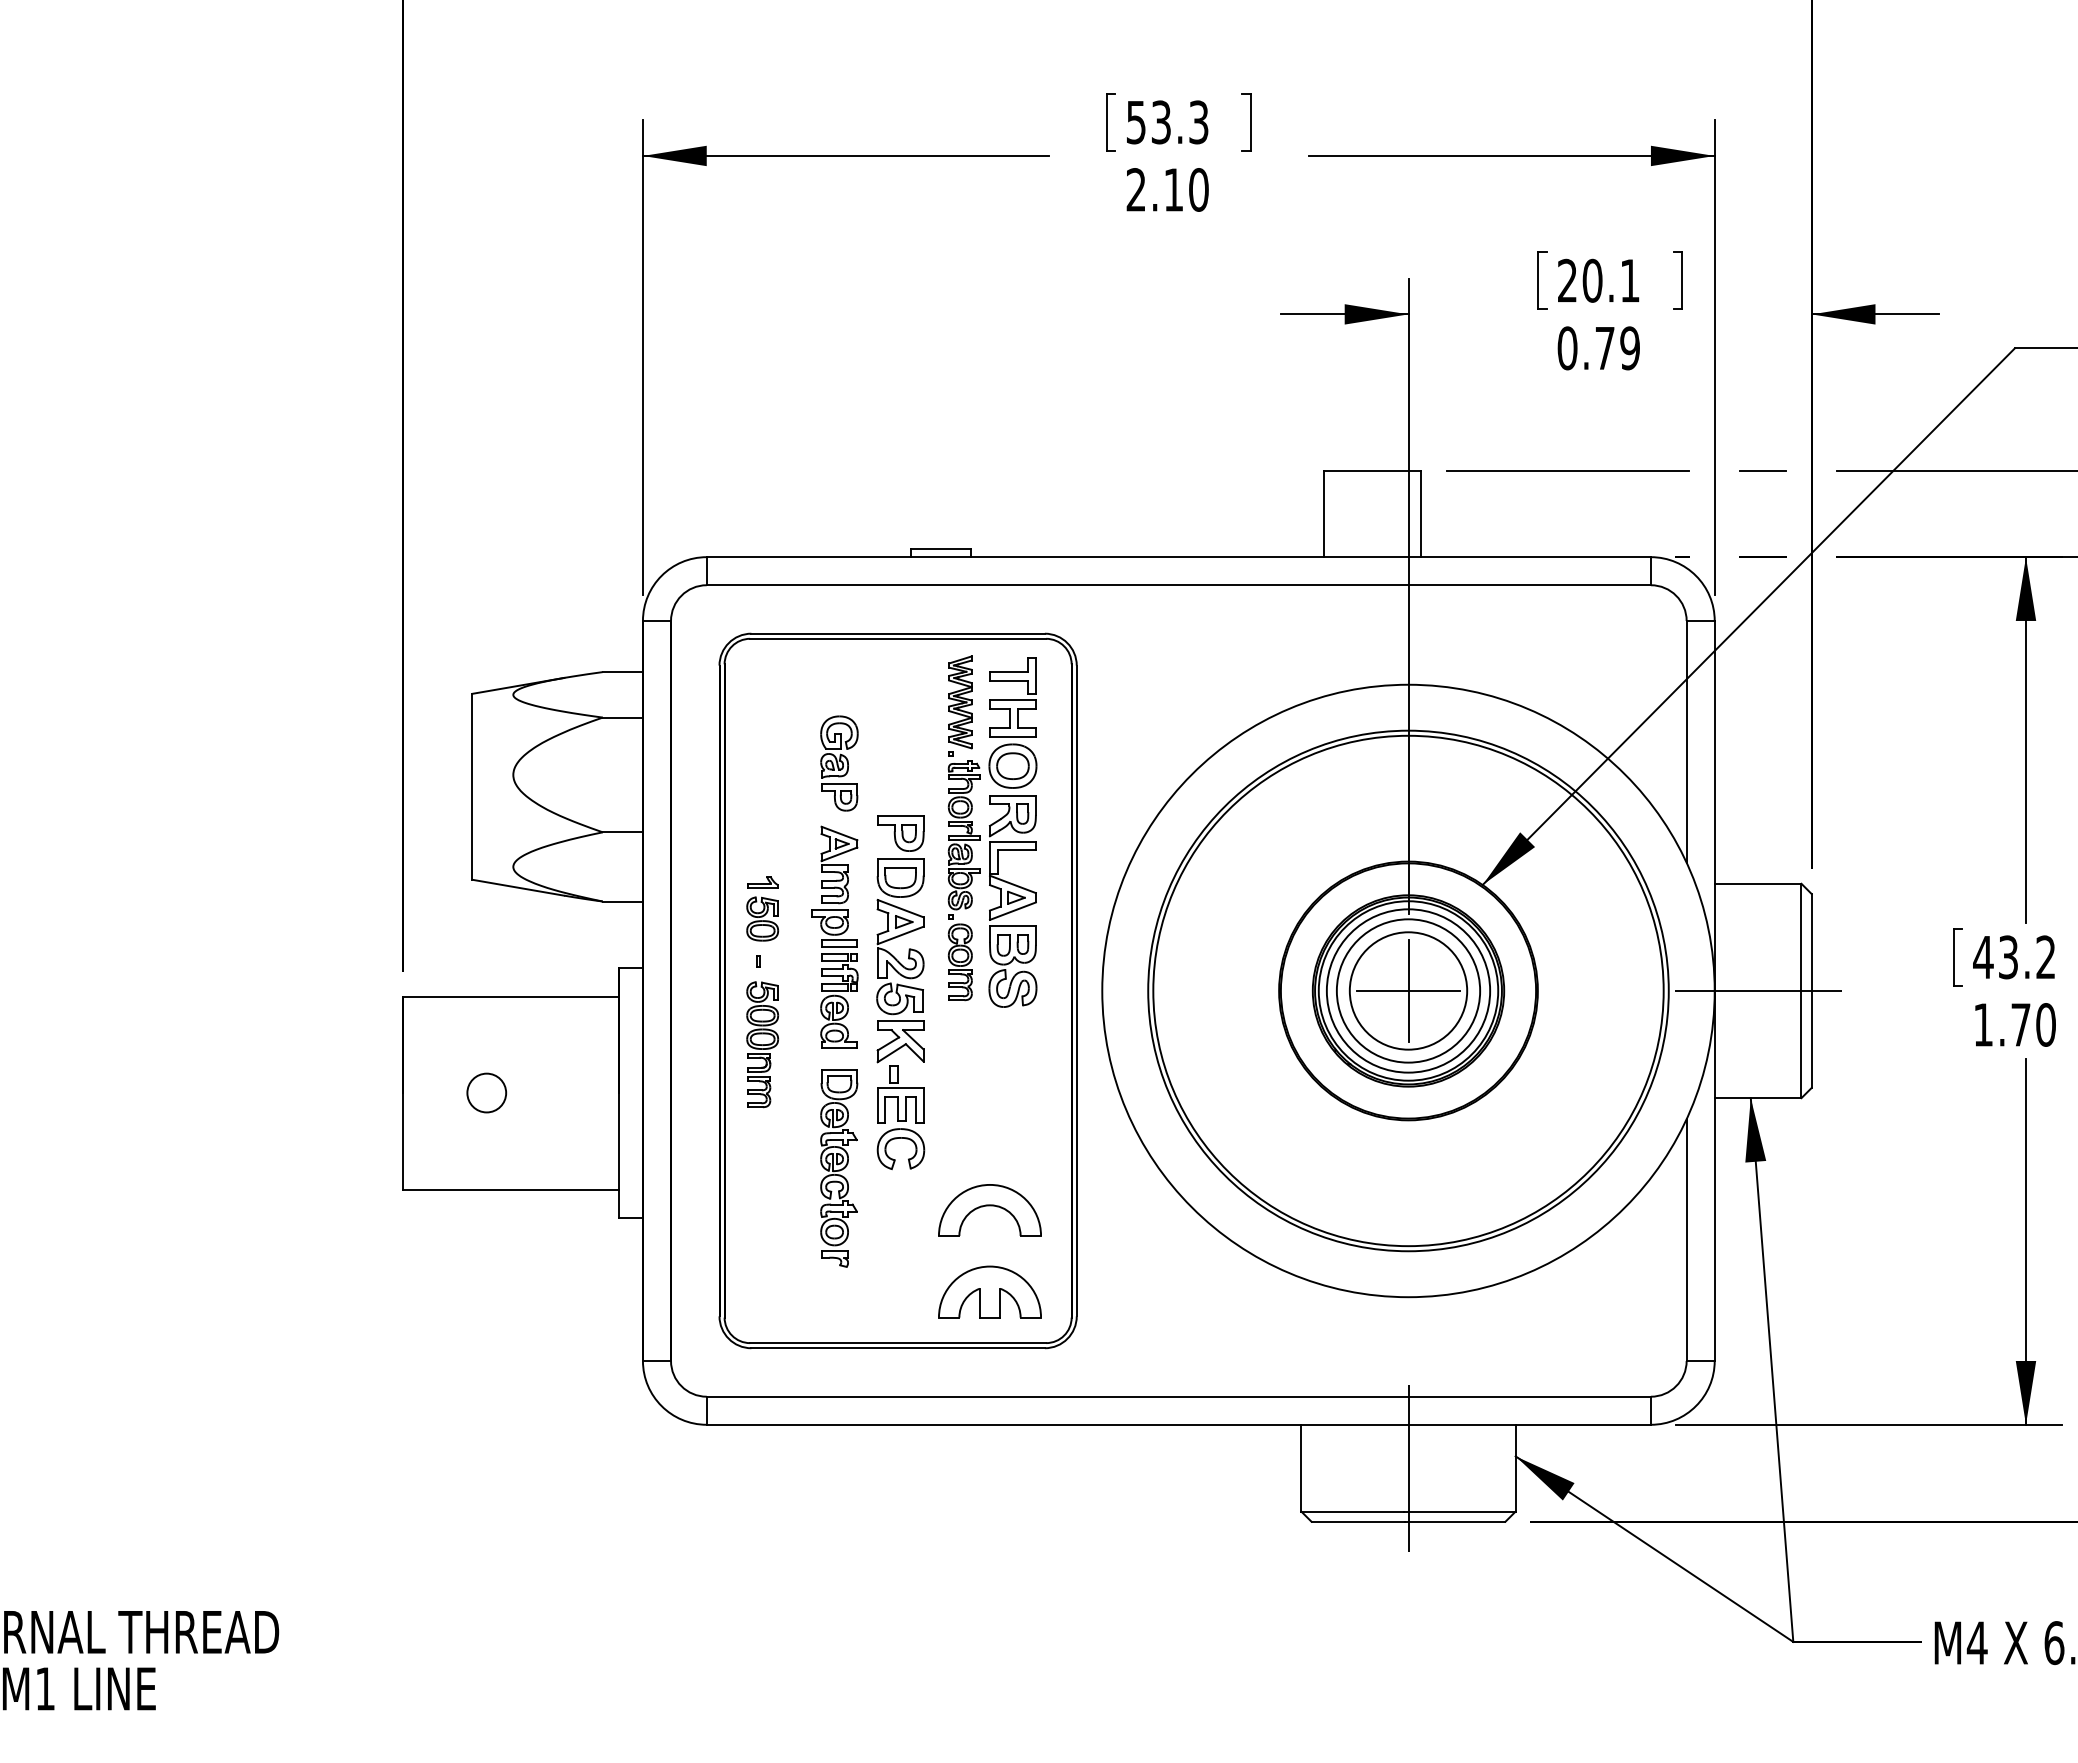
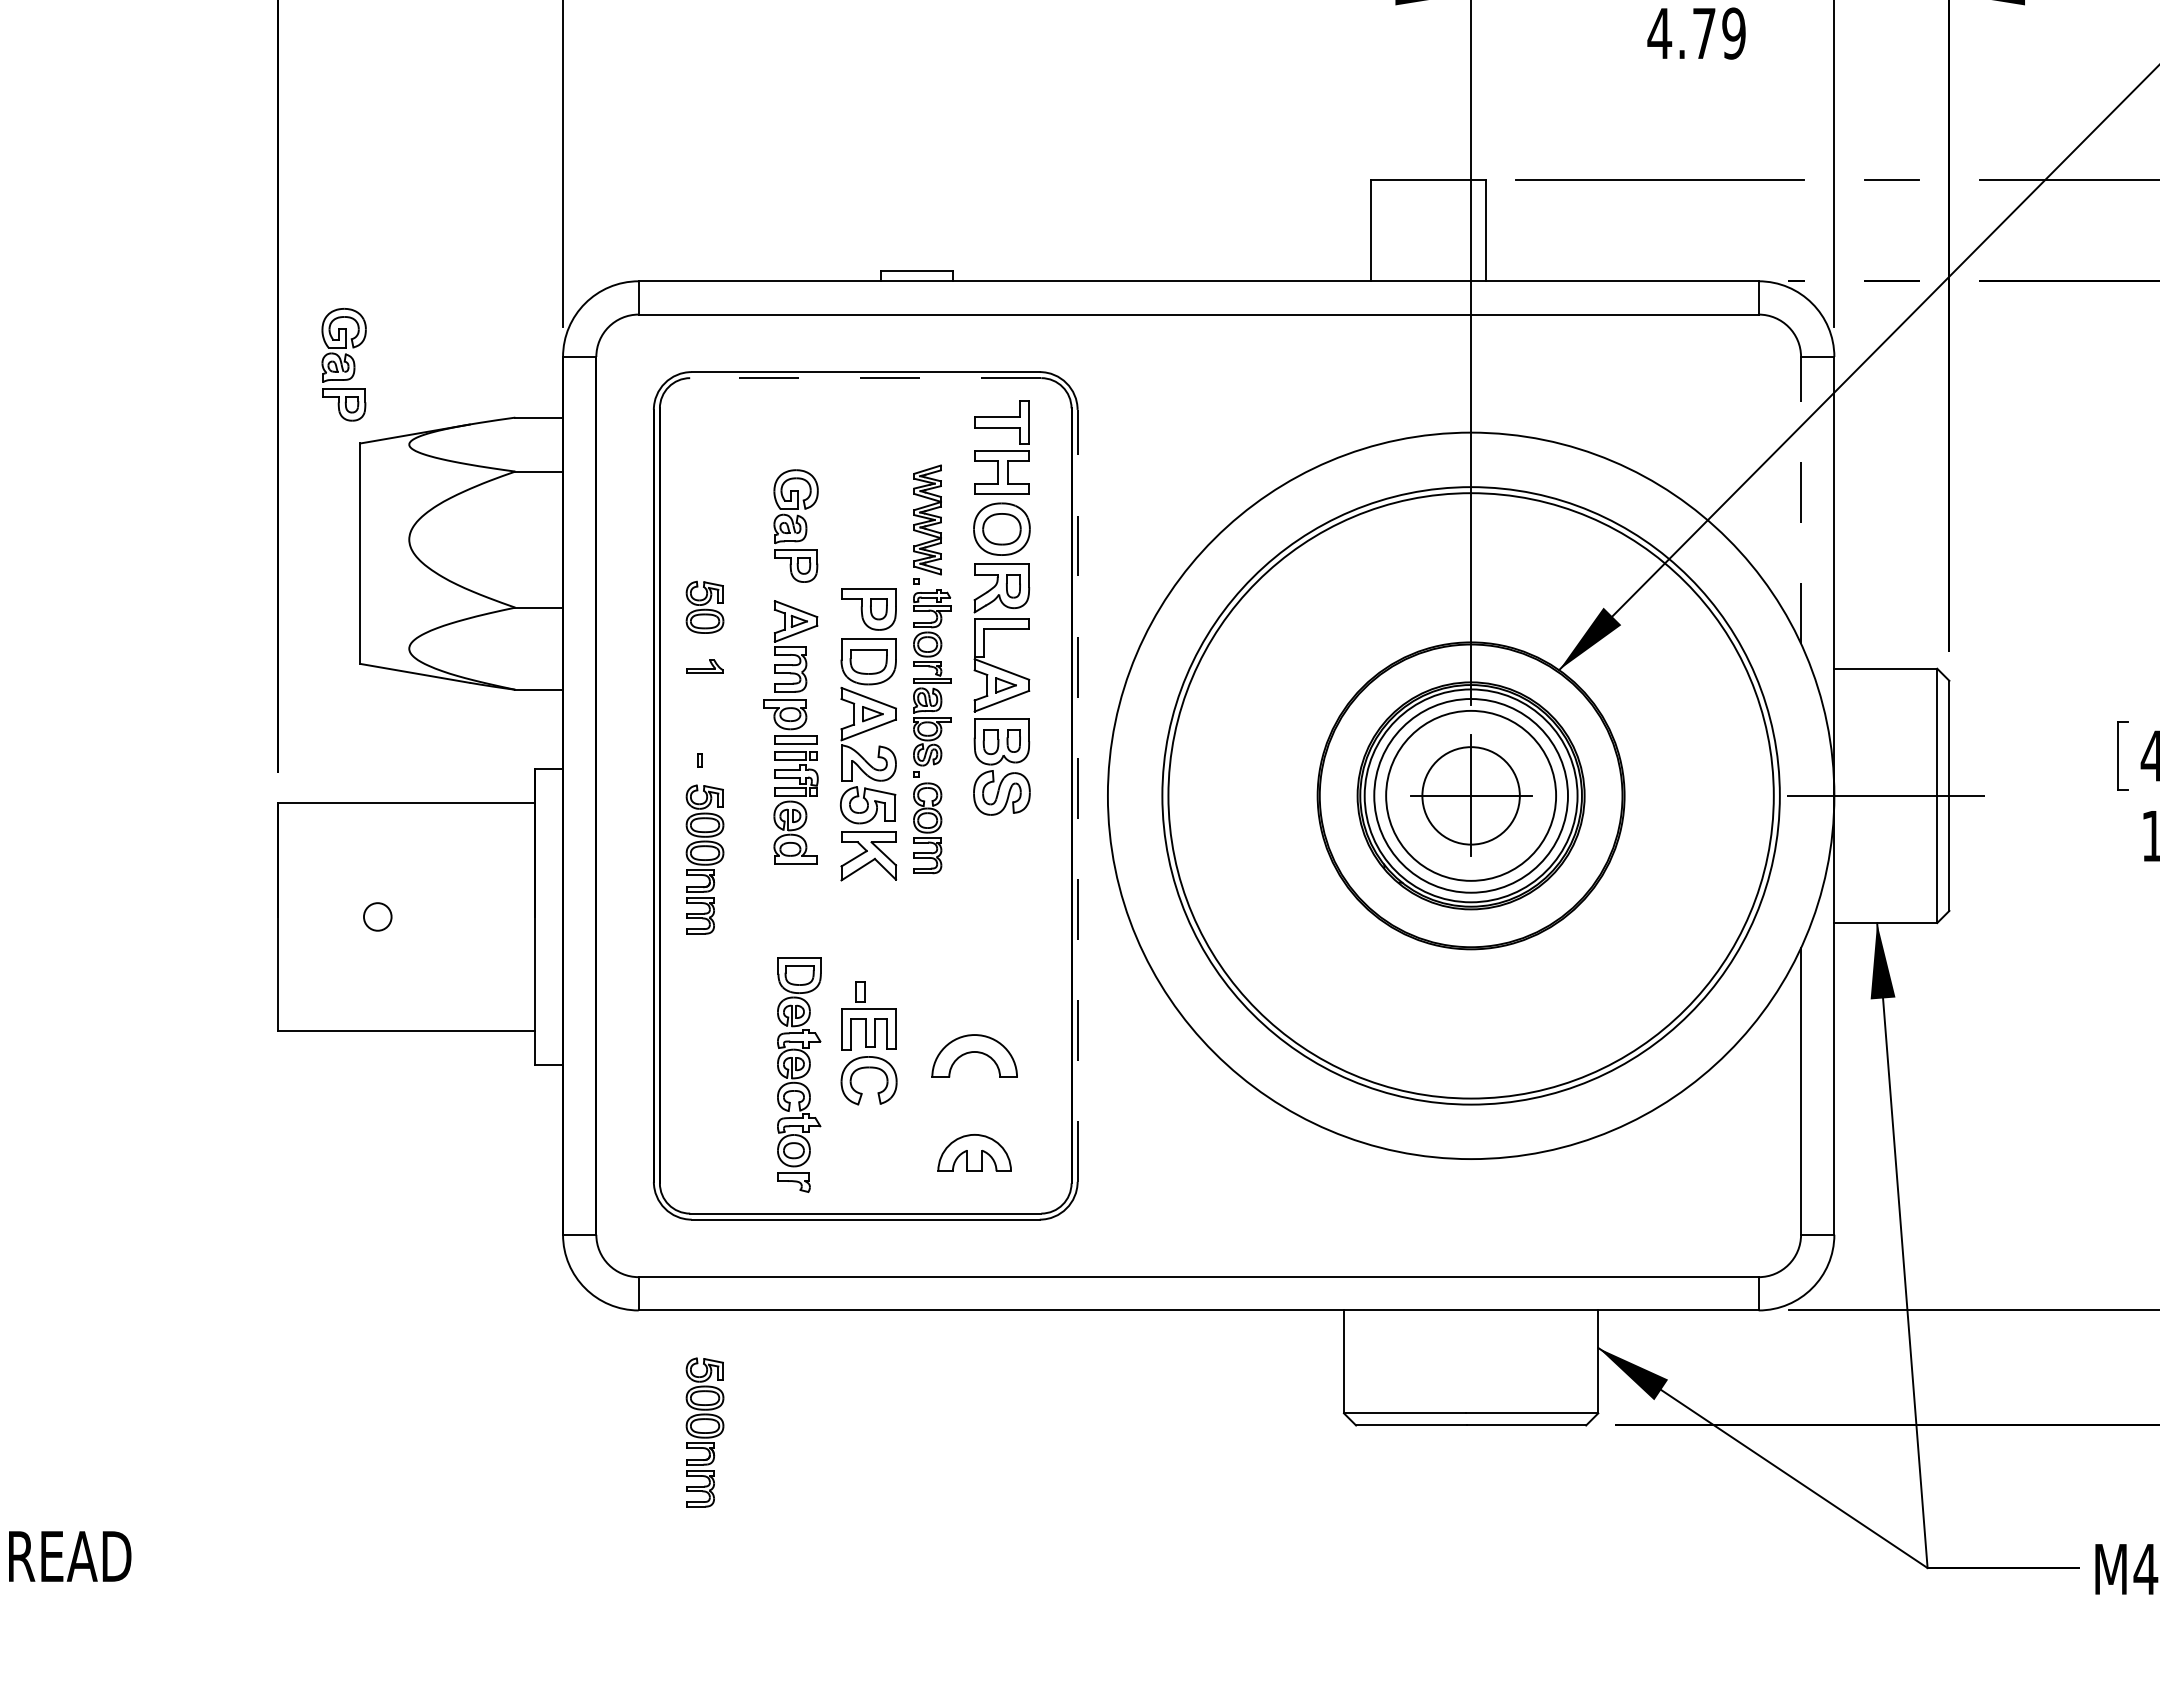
text: (1567, 348) -> (1659, 33), 0.79 -> 4.79
part: (458, 627) -> (344, 364), added
line: (897, 638) -> (864, 377), solid -> dashed
line: (1686, 741) -> (1800, 499), solid -> dashed
part: (963, 828) -> (931, 669), moved
part: (762, 918) -> (704, 606), moved
line: (1076, 990) -> (1077, 795), solid -> dashed
circle: (1408, 990) -> (1471, 795), size x0.7
circle: (486, 1092) -> (377, 916), size x0.6
part: (900, 1117) -> (868, 1043), moved
part: (839, 1168) -> (799, 1075), moved
part: (989, 1210) -> (974, 1056), size x0.7
part: (989, 1291) -> (974, 1152), size x0.6
line: (1408, 1467) -> (1471, 1361), removed
part: (762, 1527) -> (704, 1432), added

